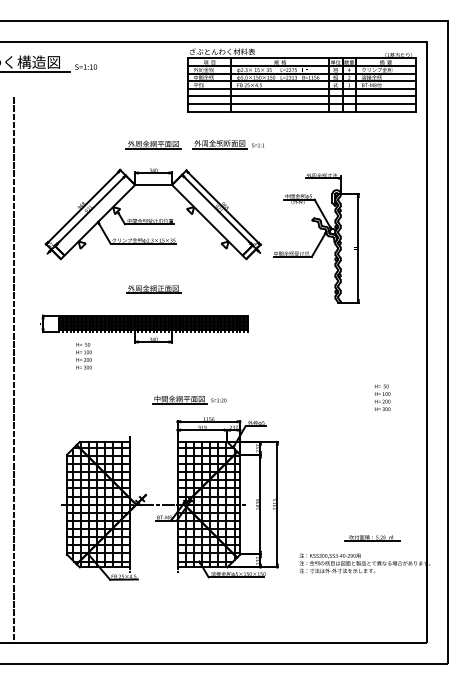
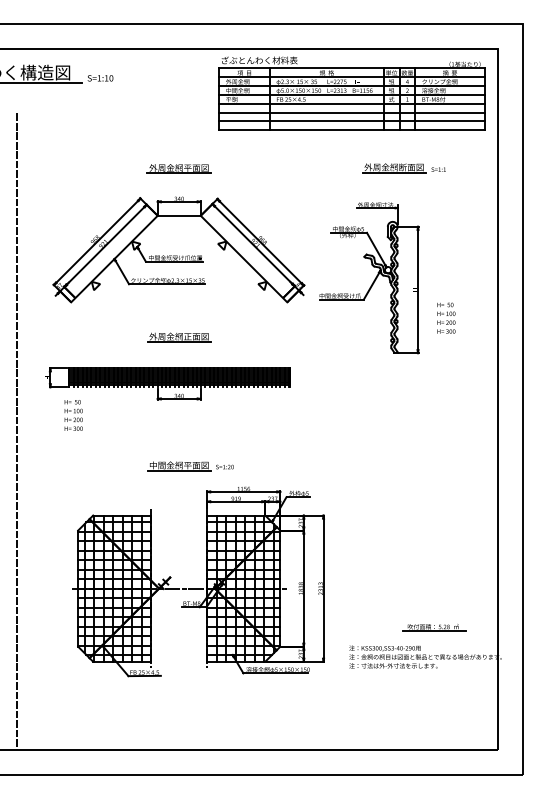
part: (227, 144) -> (403, 168), moved
text: (83, 356) -> (72, 415), moved
text: (382, 397) -> (446, 317), moved
part: (189, 399) -> (190, 465), moved

